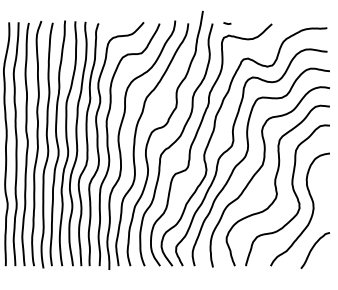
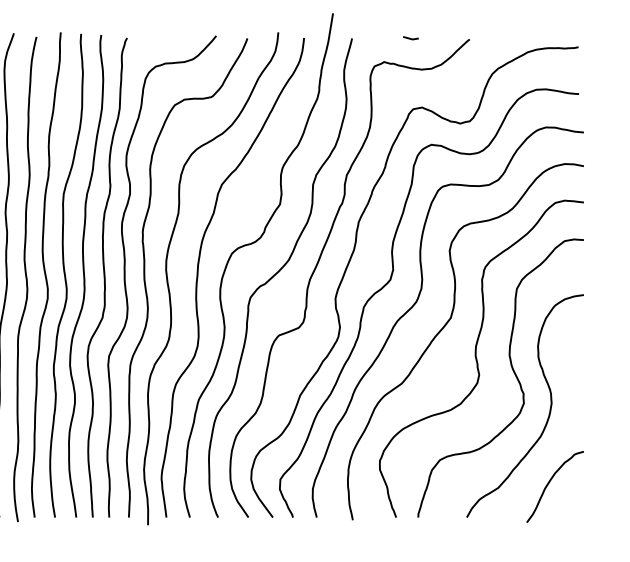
line: (227, 23) -> (411, 38), moved

